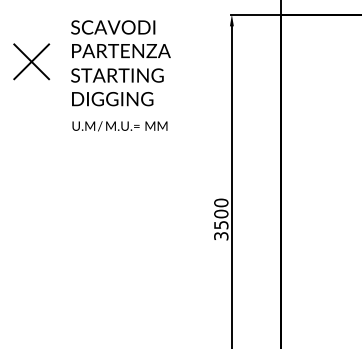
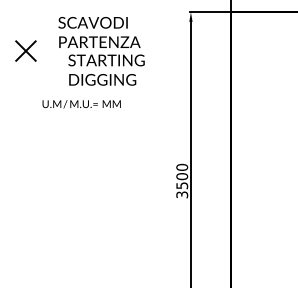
part: (31, 61) -> (25, 50), size x0.7
text: (117, 86) -> (106, 69), moved
text: (119, 126) -> (81, 104), moved

